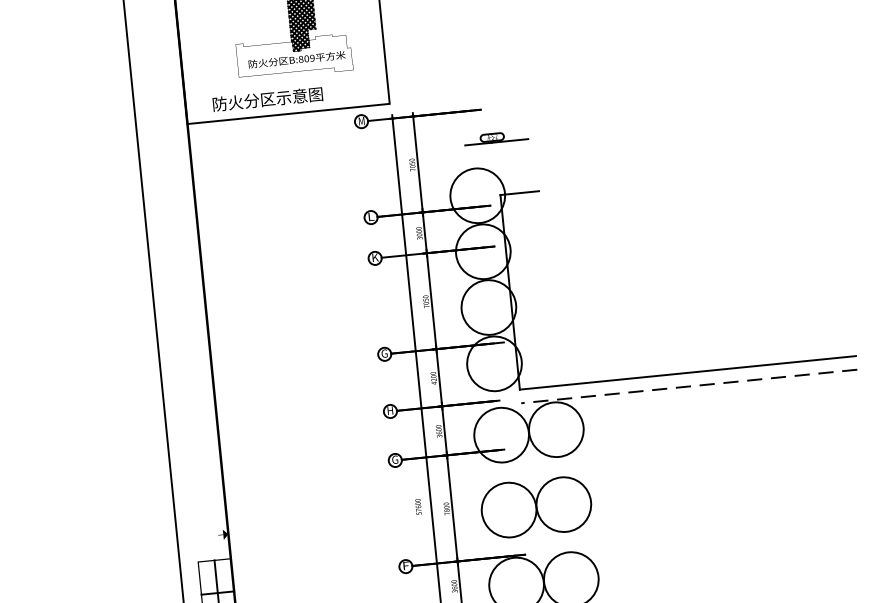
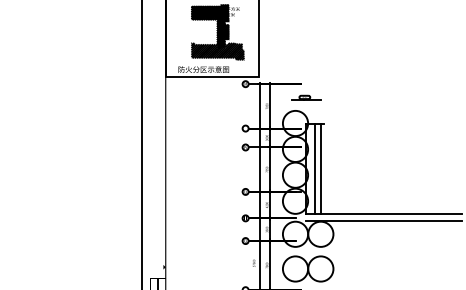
hatch: (293, 57) -> (217, 51), added
line: (543, 289) -> (321, 169), added
line: (528, 291) -> (314, 169), added
line: (688, 386) -> (383, 220), dashed -> solid

